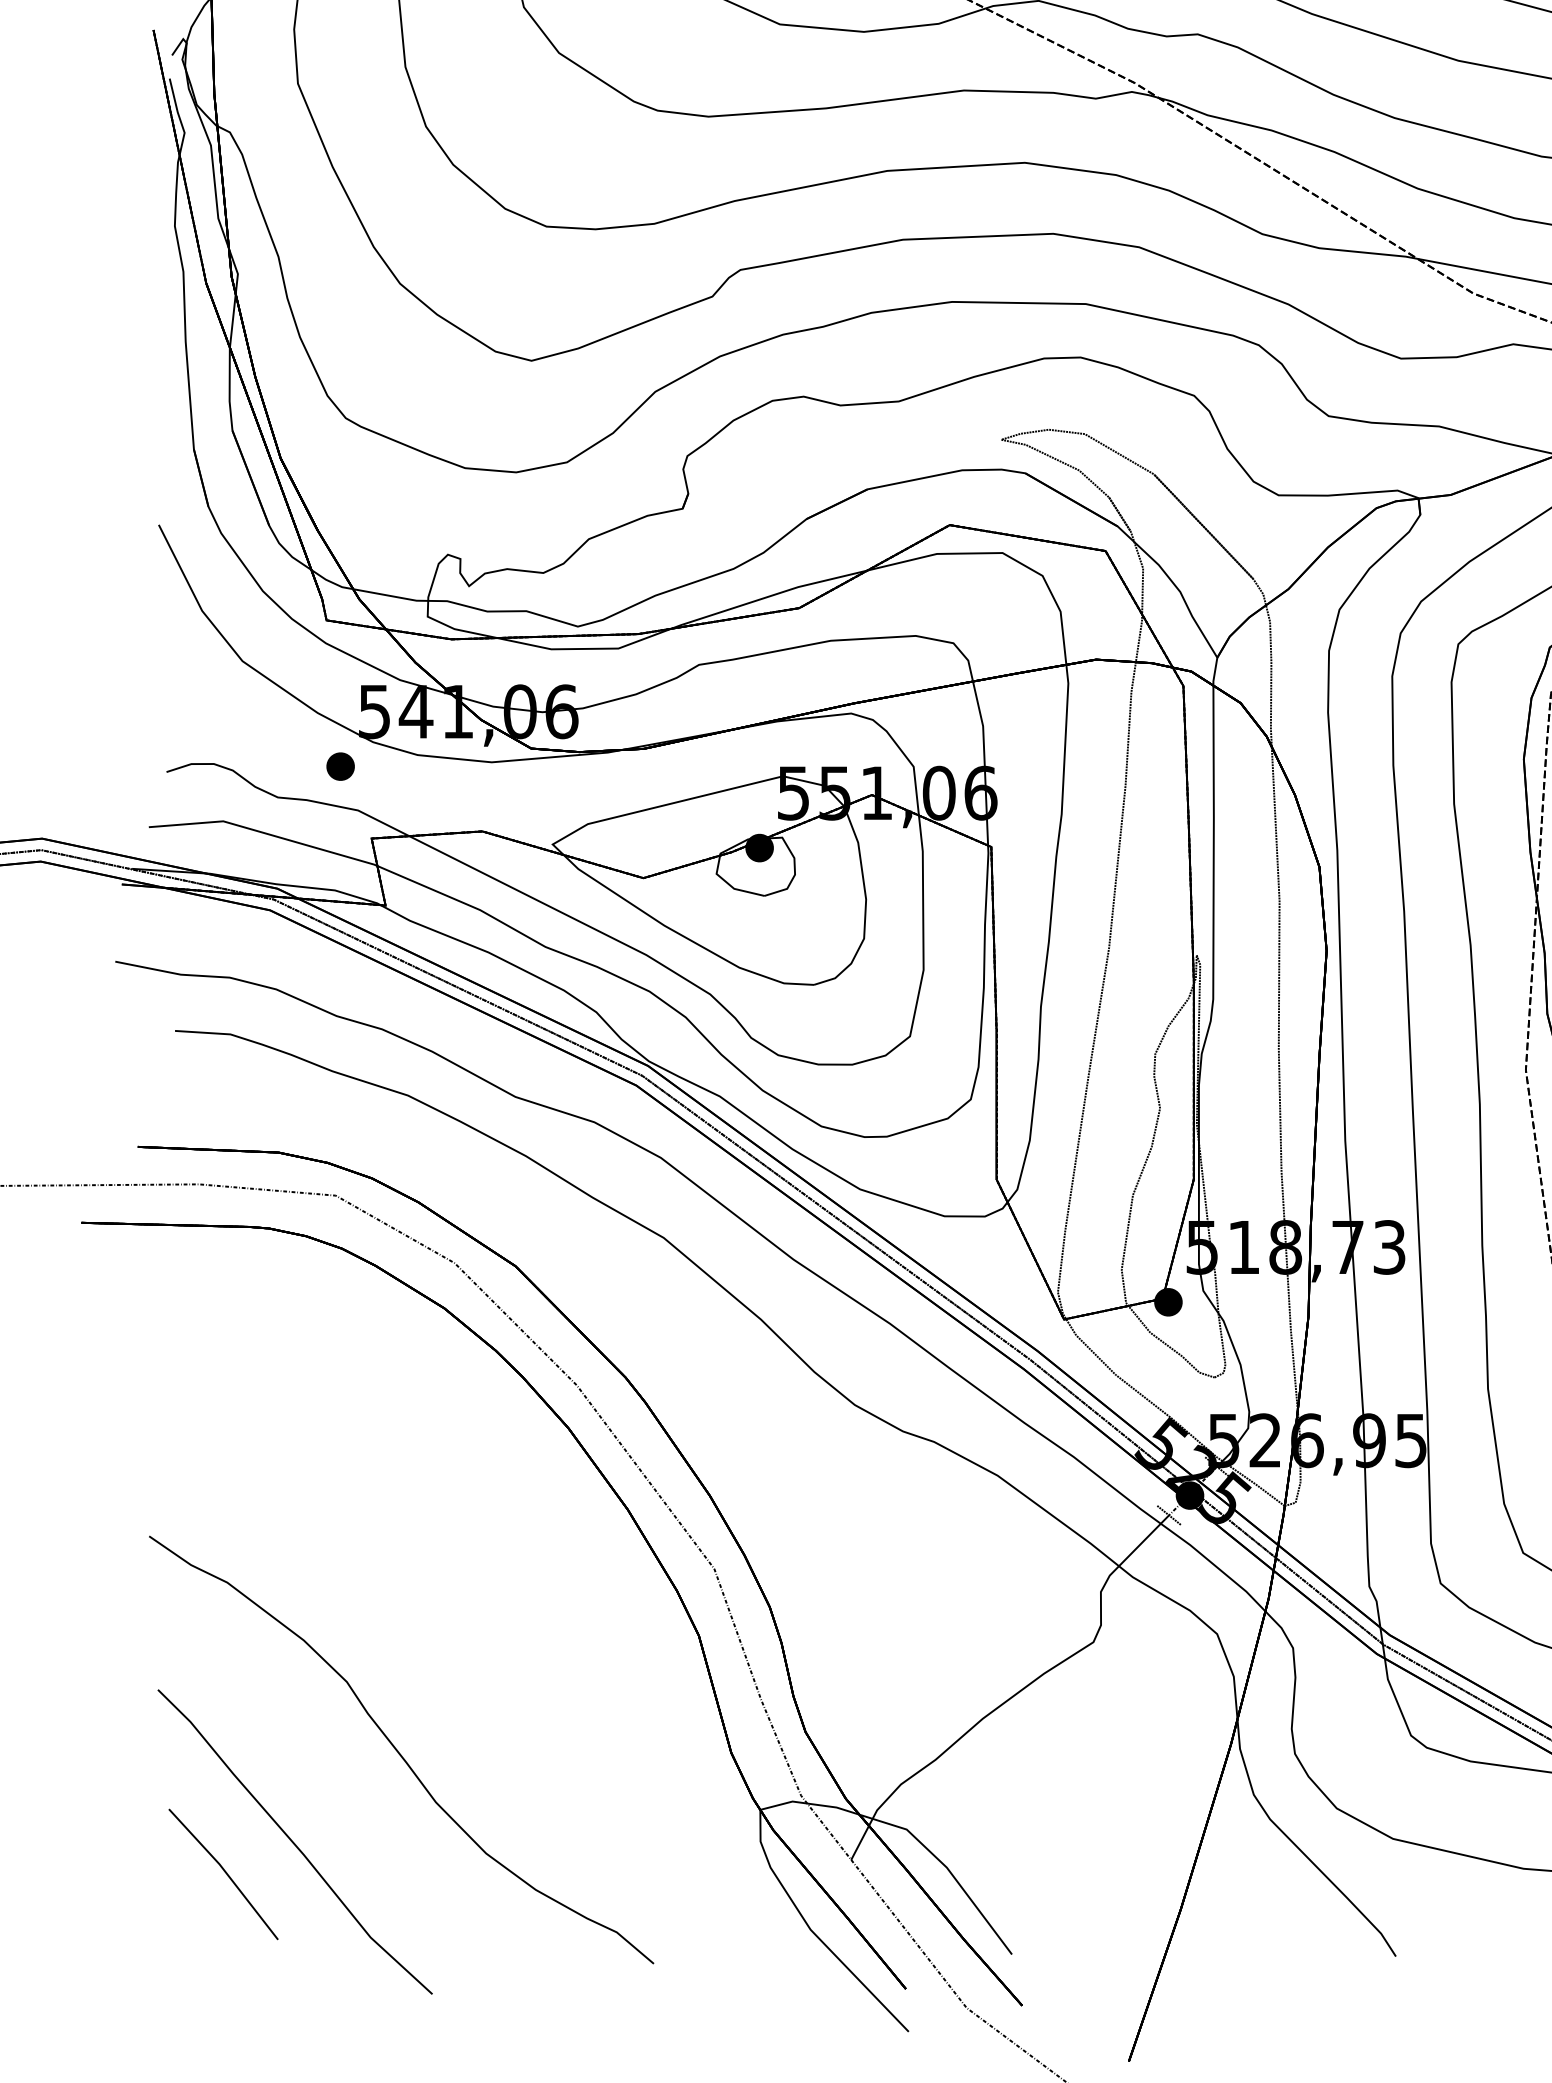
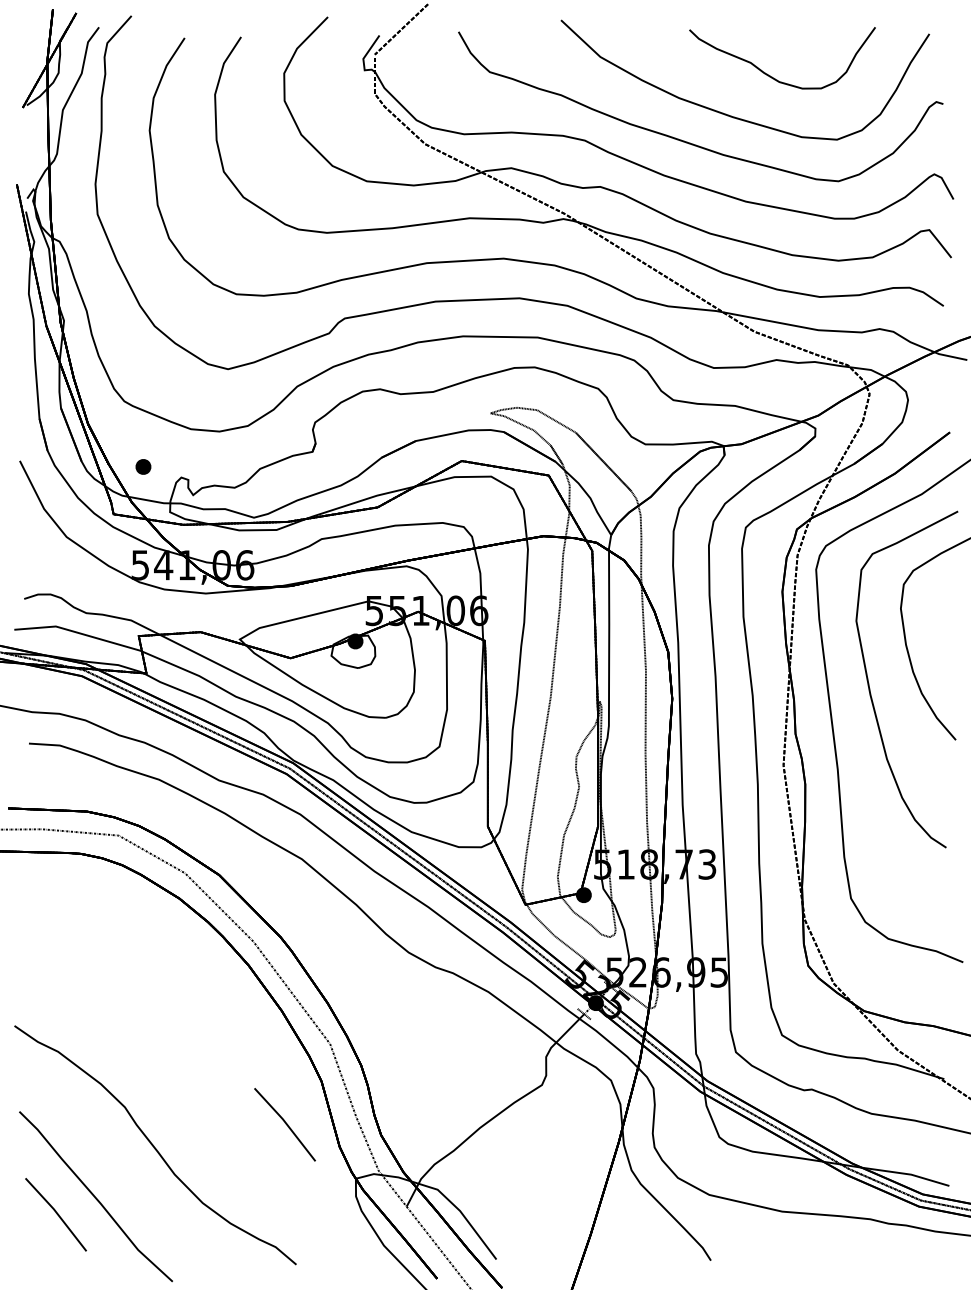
part: (340, 765) -> (143, 466), moved
line: (634, 1712) -> (285, 1124), added

